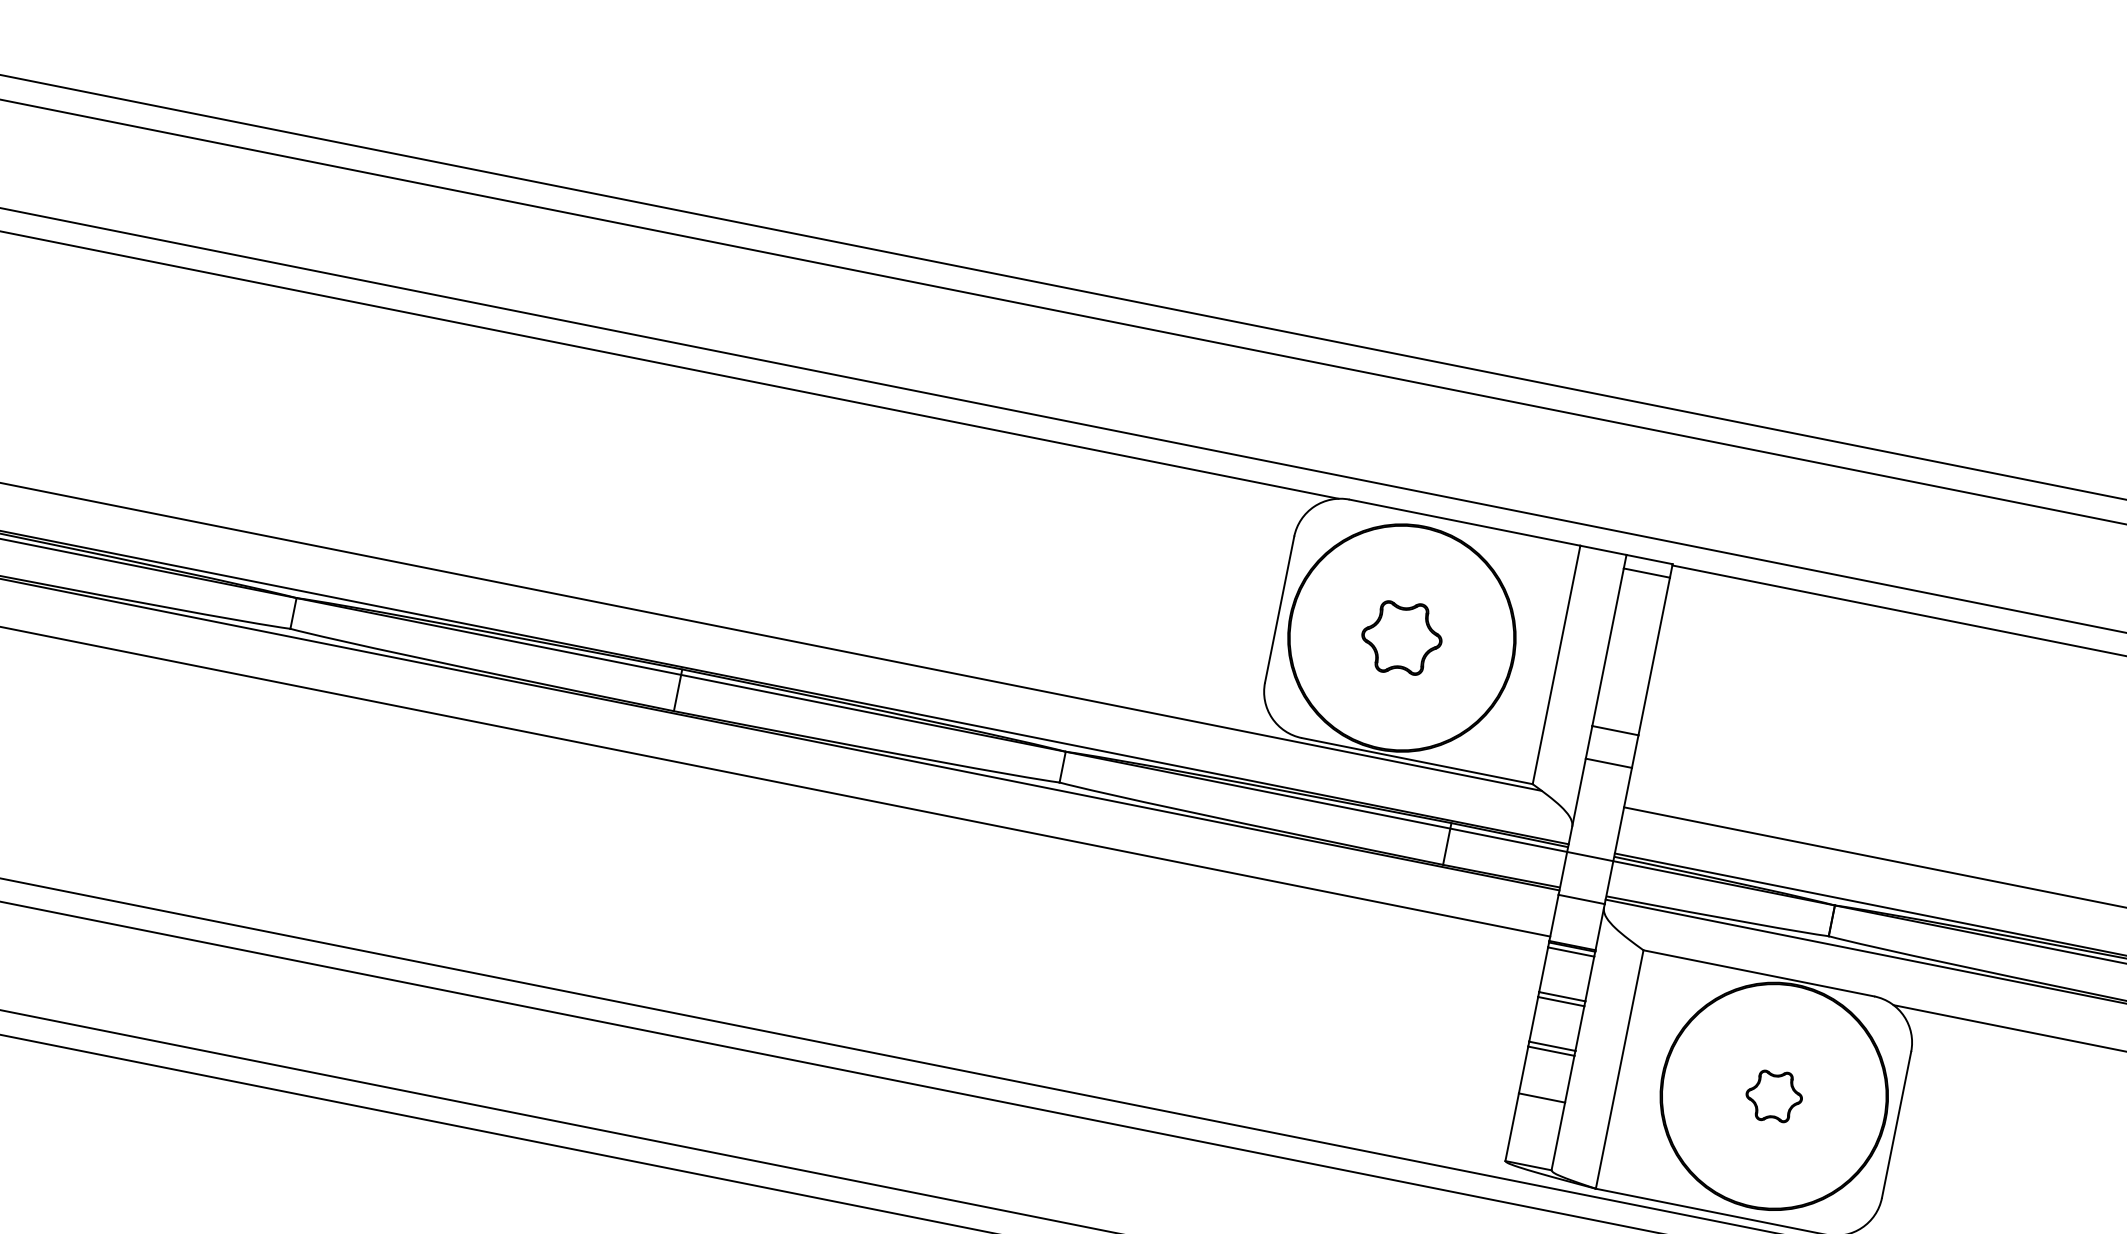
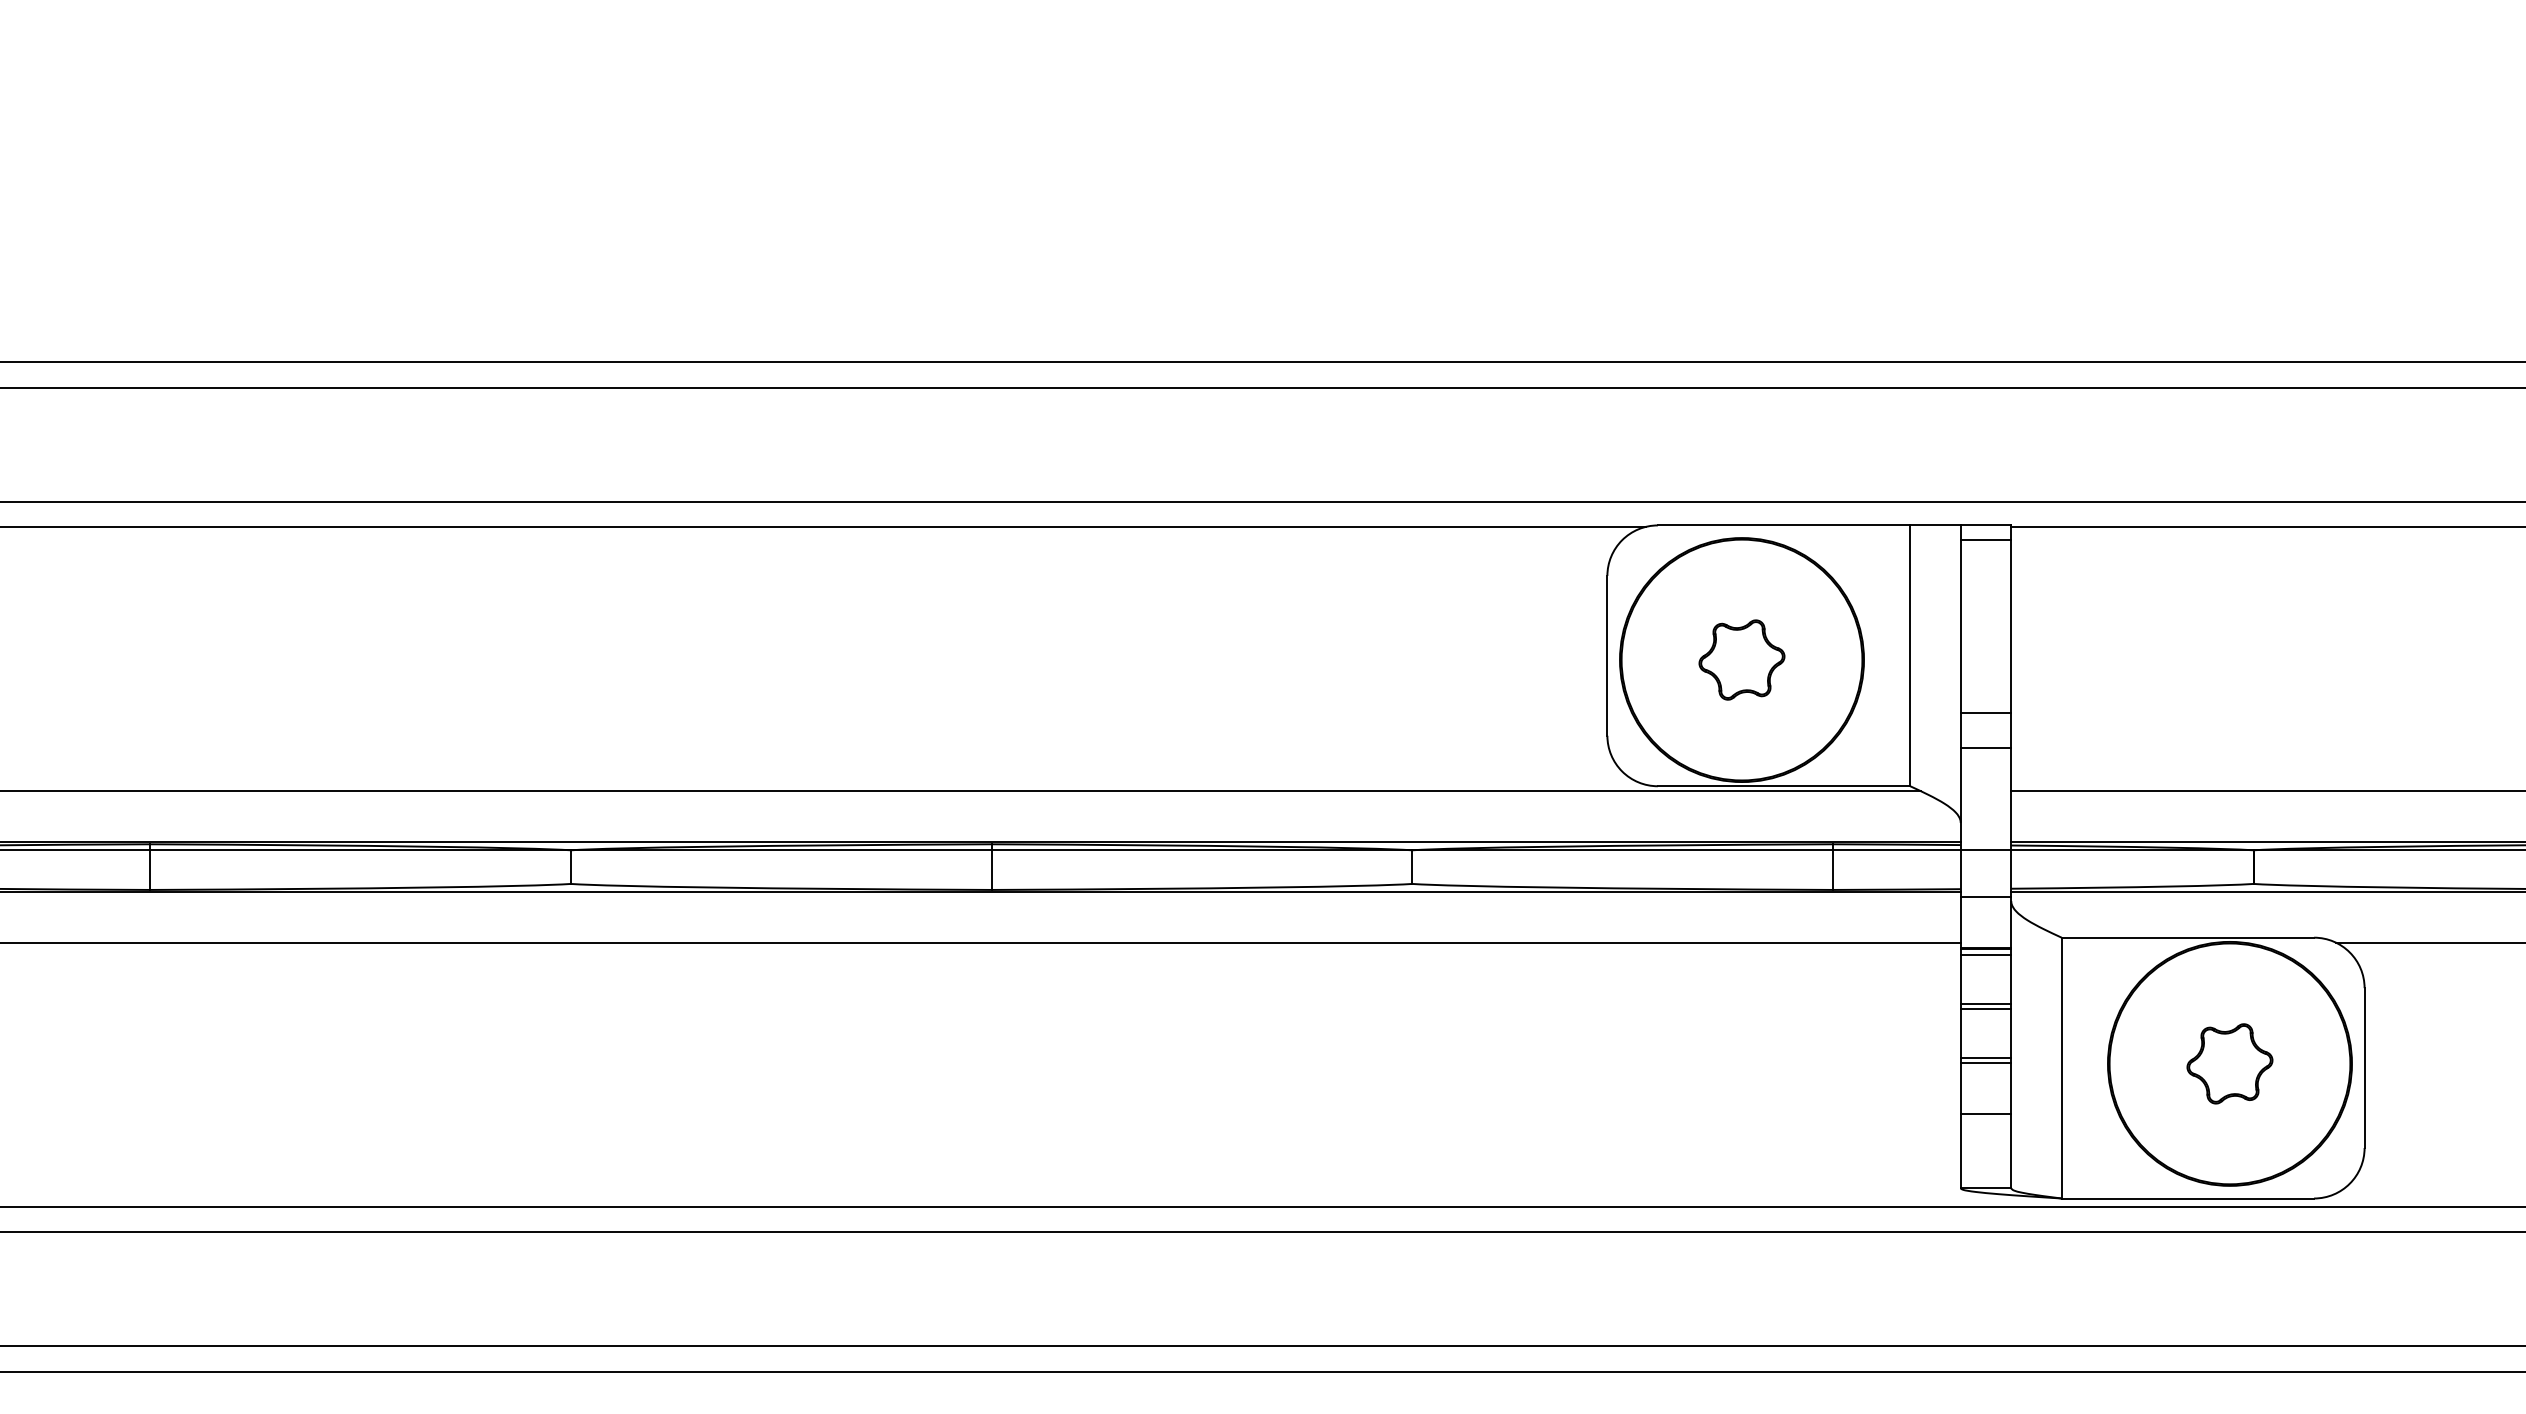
part: (1773, 1095) -> (2229, 1063), size x1.43

